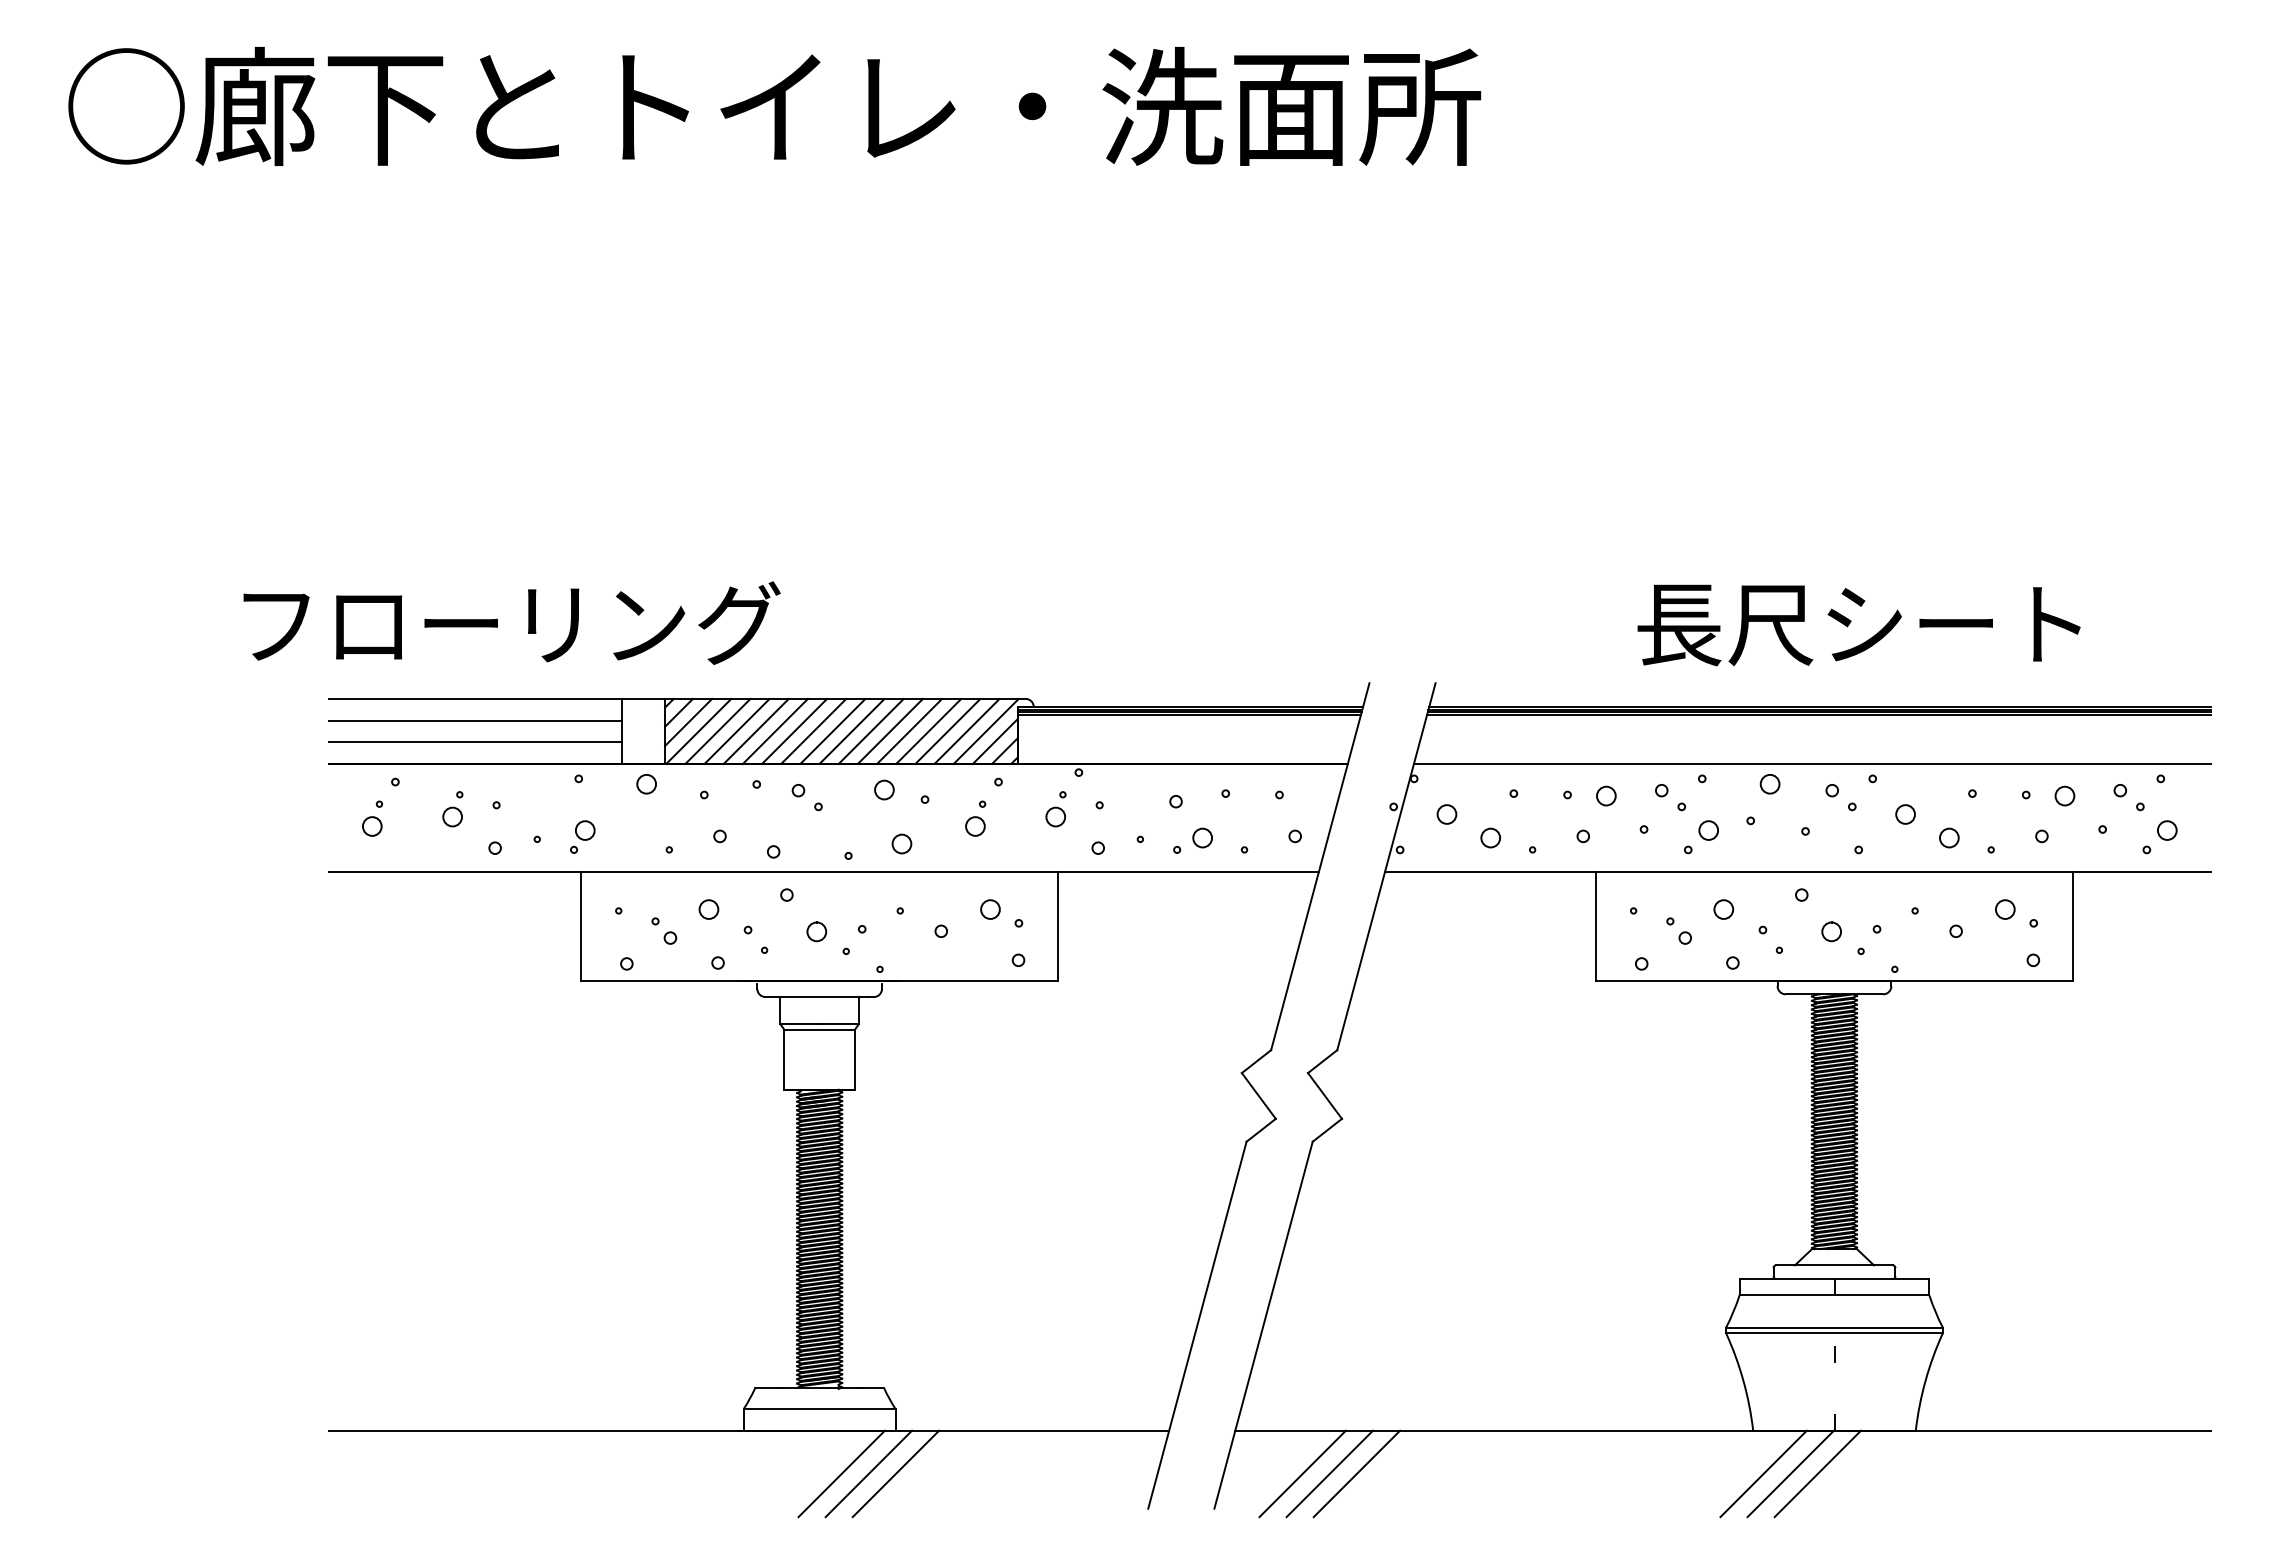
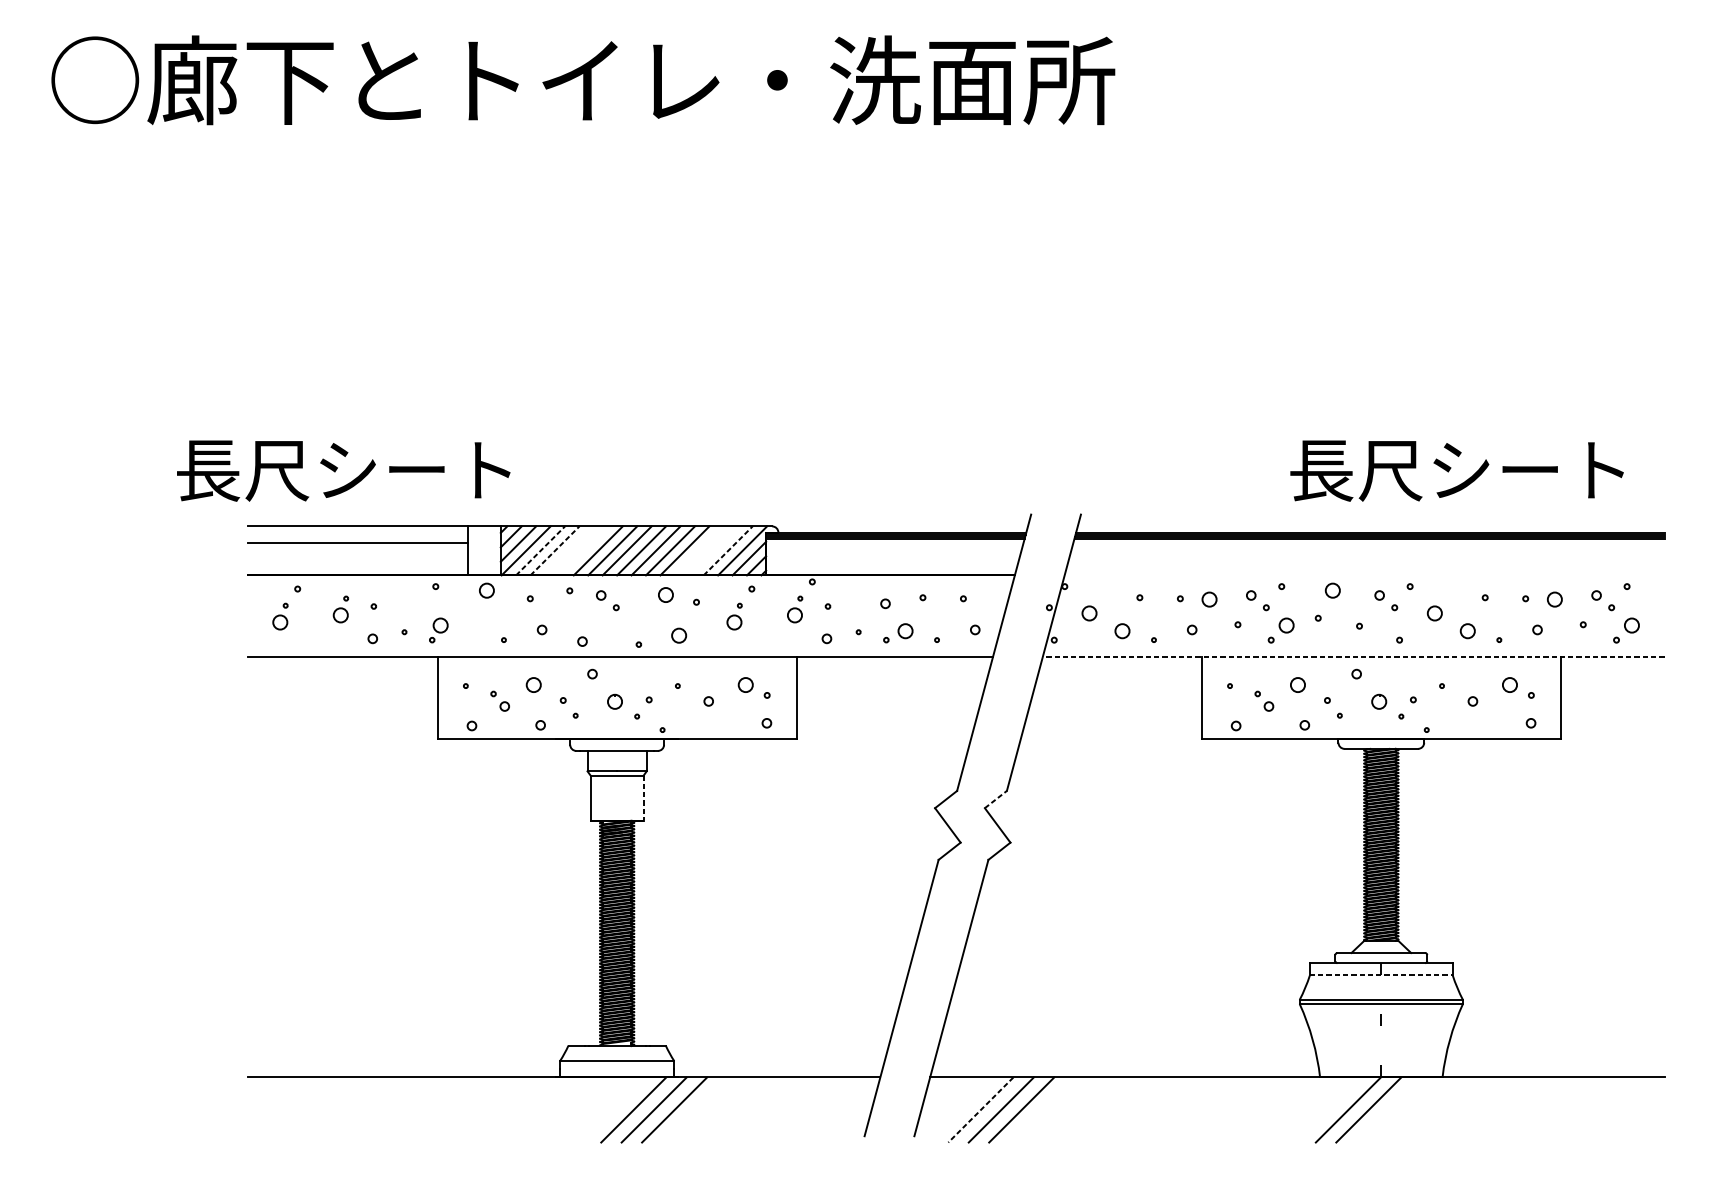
text: (507, 623) -> (382, 469), フローリング -> 長尺シート
text: (1858, 625) -> (1456, 471), moved
line: (755, 730) -> (568, 550), removed
line: (774, 730) -> (583, 550), removed
line: (928, 730) -> (699, 550), removed
line: (947, 730) -> (713, 550), removed
line: (717, 731) -> (540, 550), solid -> dashed
line: (737, 731) -> (555, 550), solid -> dashed
line: (967, 731) -> (728, 550), solid -> dashed
line: (474, 742) -> (357, 559), removed
line: (1811, 763) -> (1364, 575), removed
line: (1797, 872) -> (1353, 657), solid -> dashed
line: (854, 1059) -> (643, 797), solid -> dashed
line: (1322, 1061) -> (995, 799), solid -> dashed
line: (1834, 1295) -> (1381, 975), solid -> dashed
line: (1763, 1473) -> (1327, 1109), removed
line: (1302, 1474) -> (980, 1110), solid -> dashed

